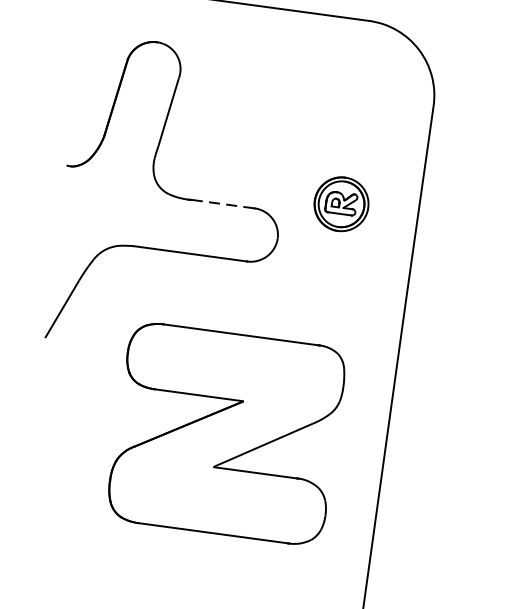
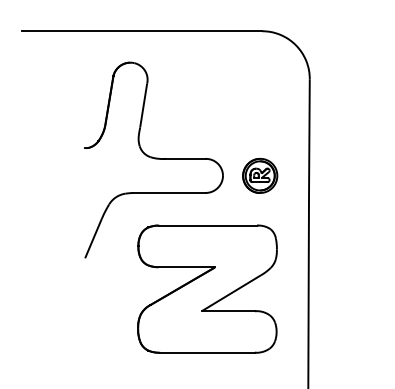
line: (224, 203) -> (186, 158), dashed -> solid
part: (342, 203) -> (260, 175), moved
part: (226, 432) -> (207, 288), moved

